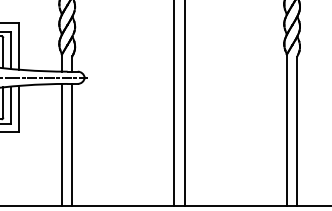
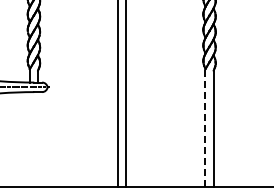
line: (286, 129) -> (205, 127), solid -> dashed
line: (61, 144) -> (29, 139), removed
line: (73, 144) -> (38, 139), removed

